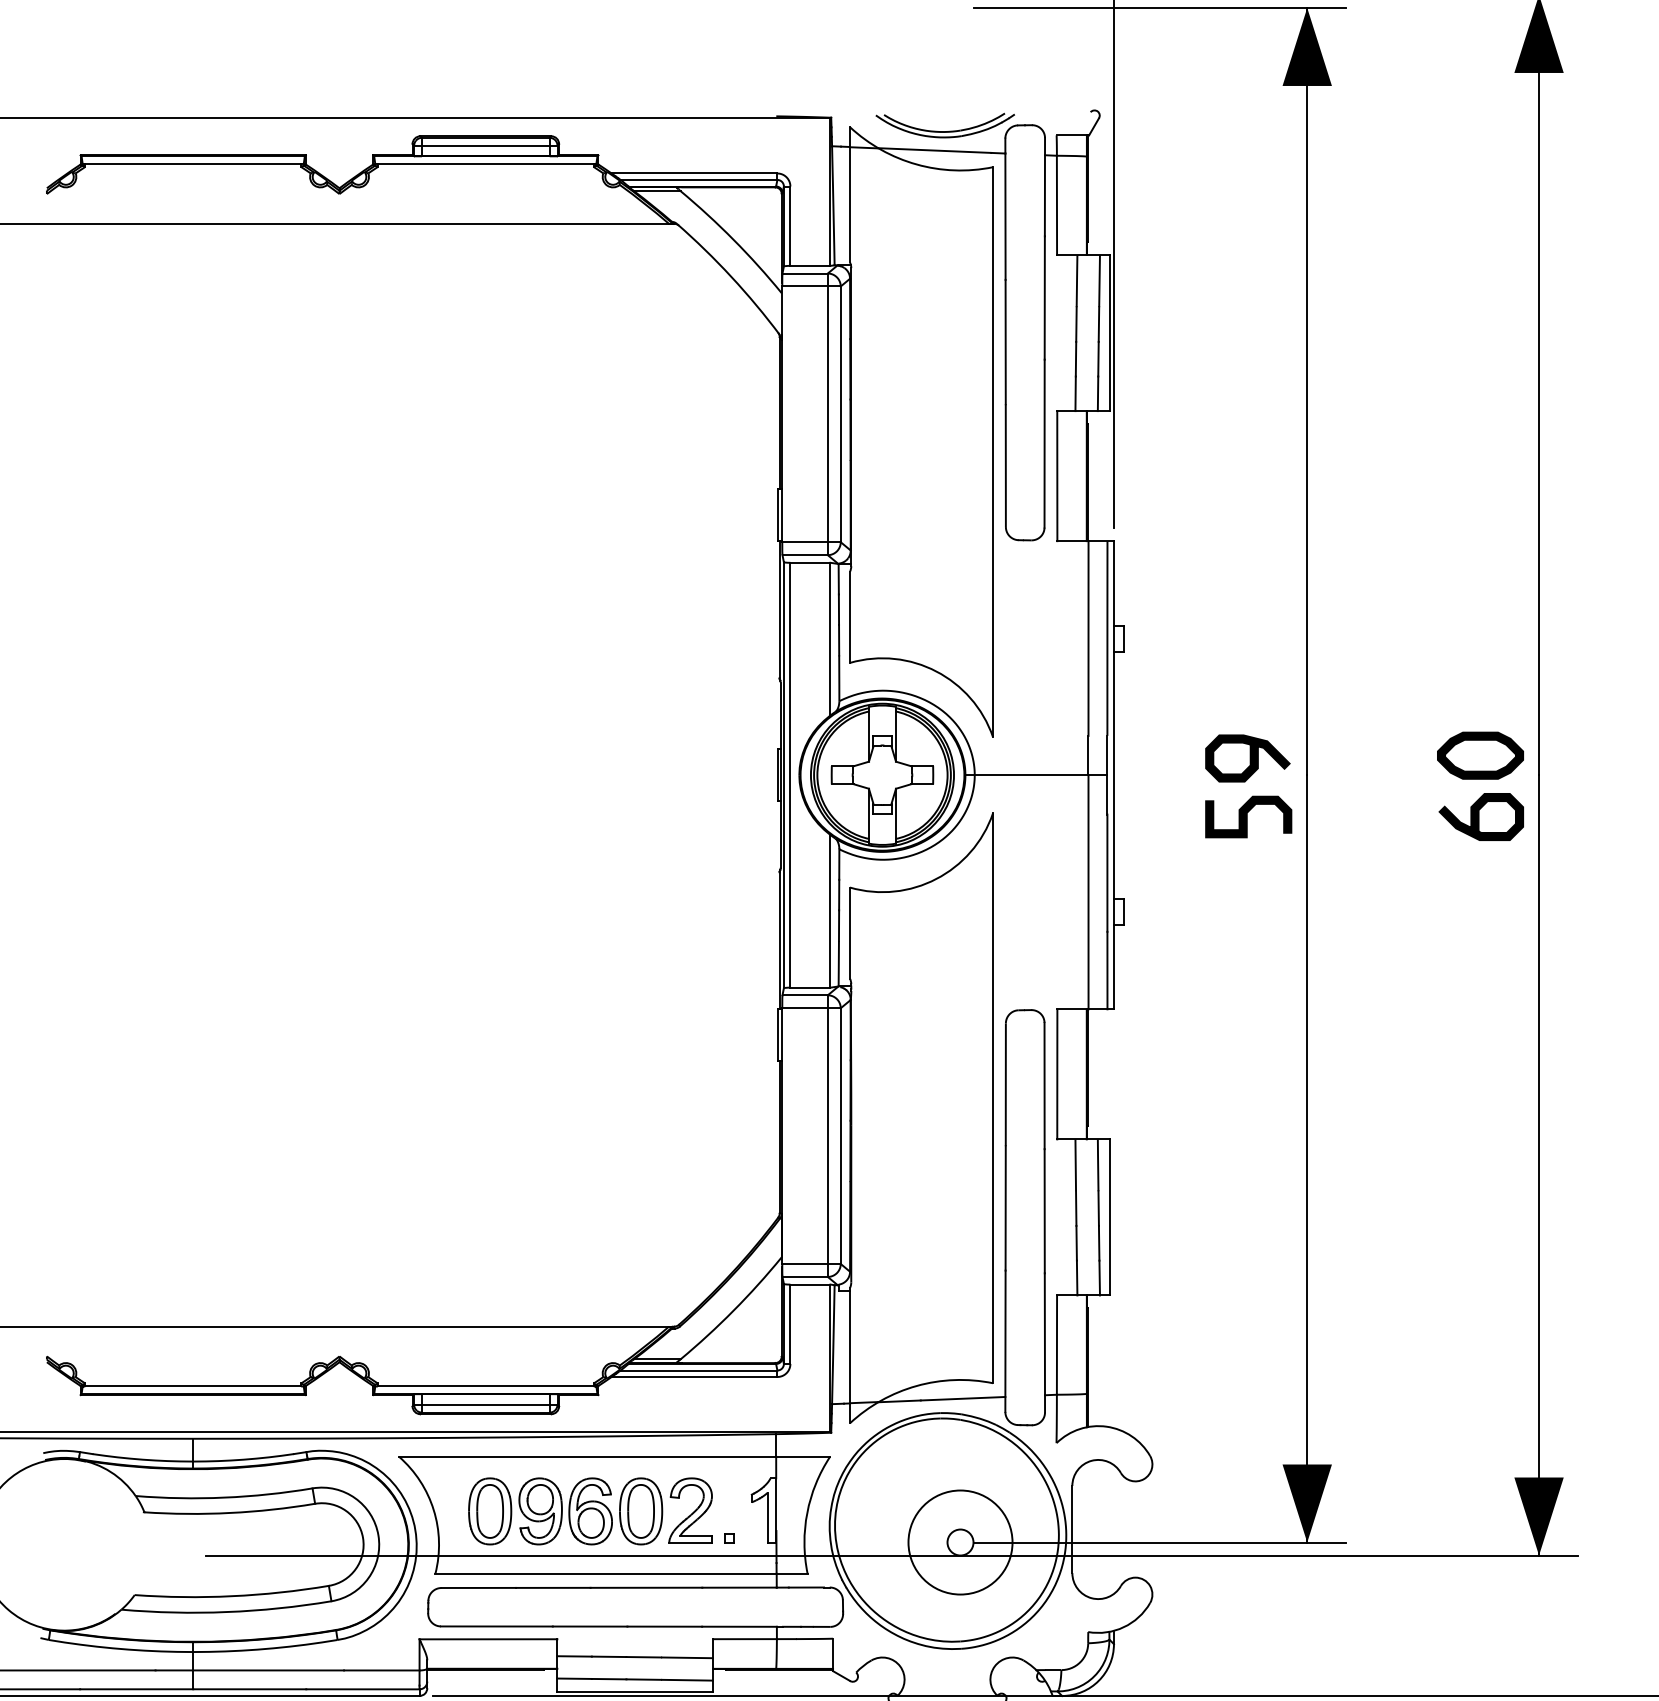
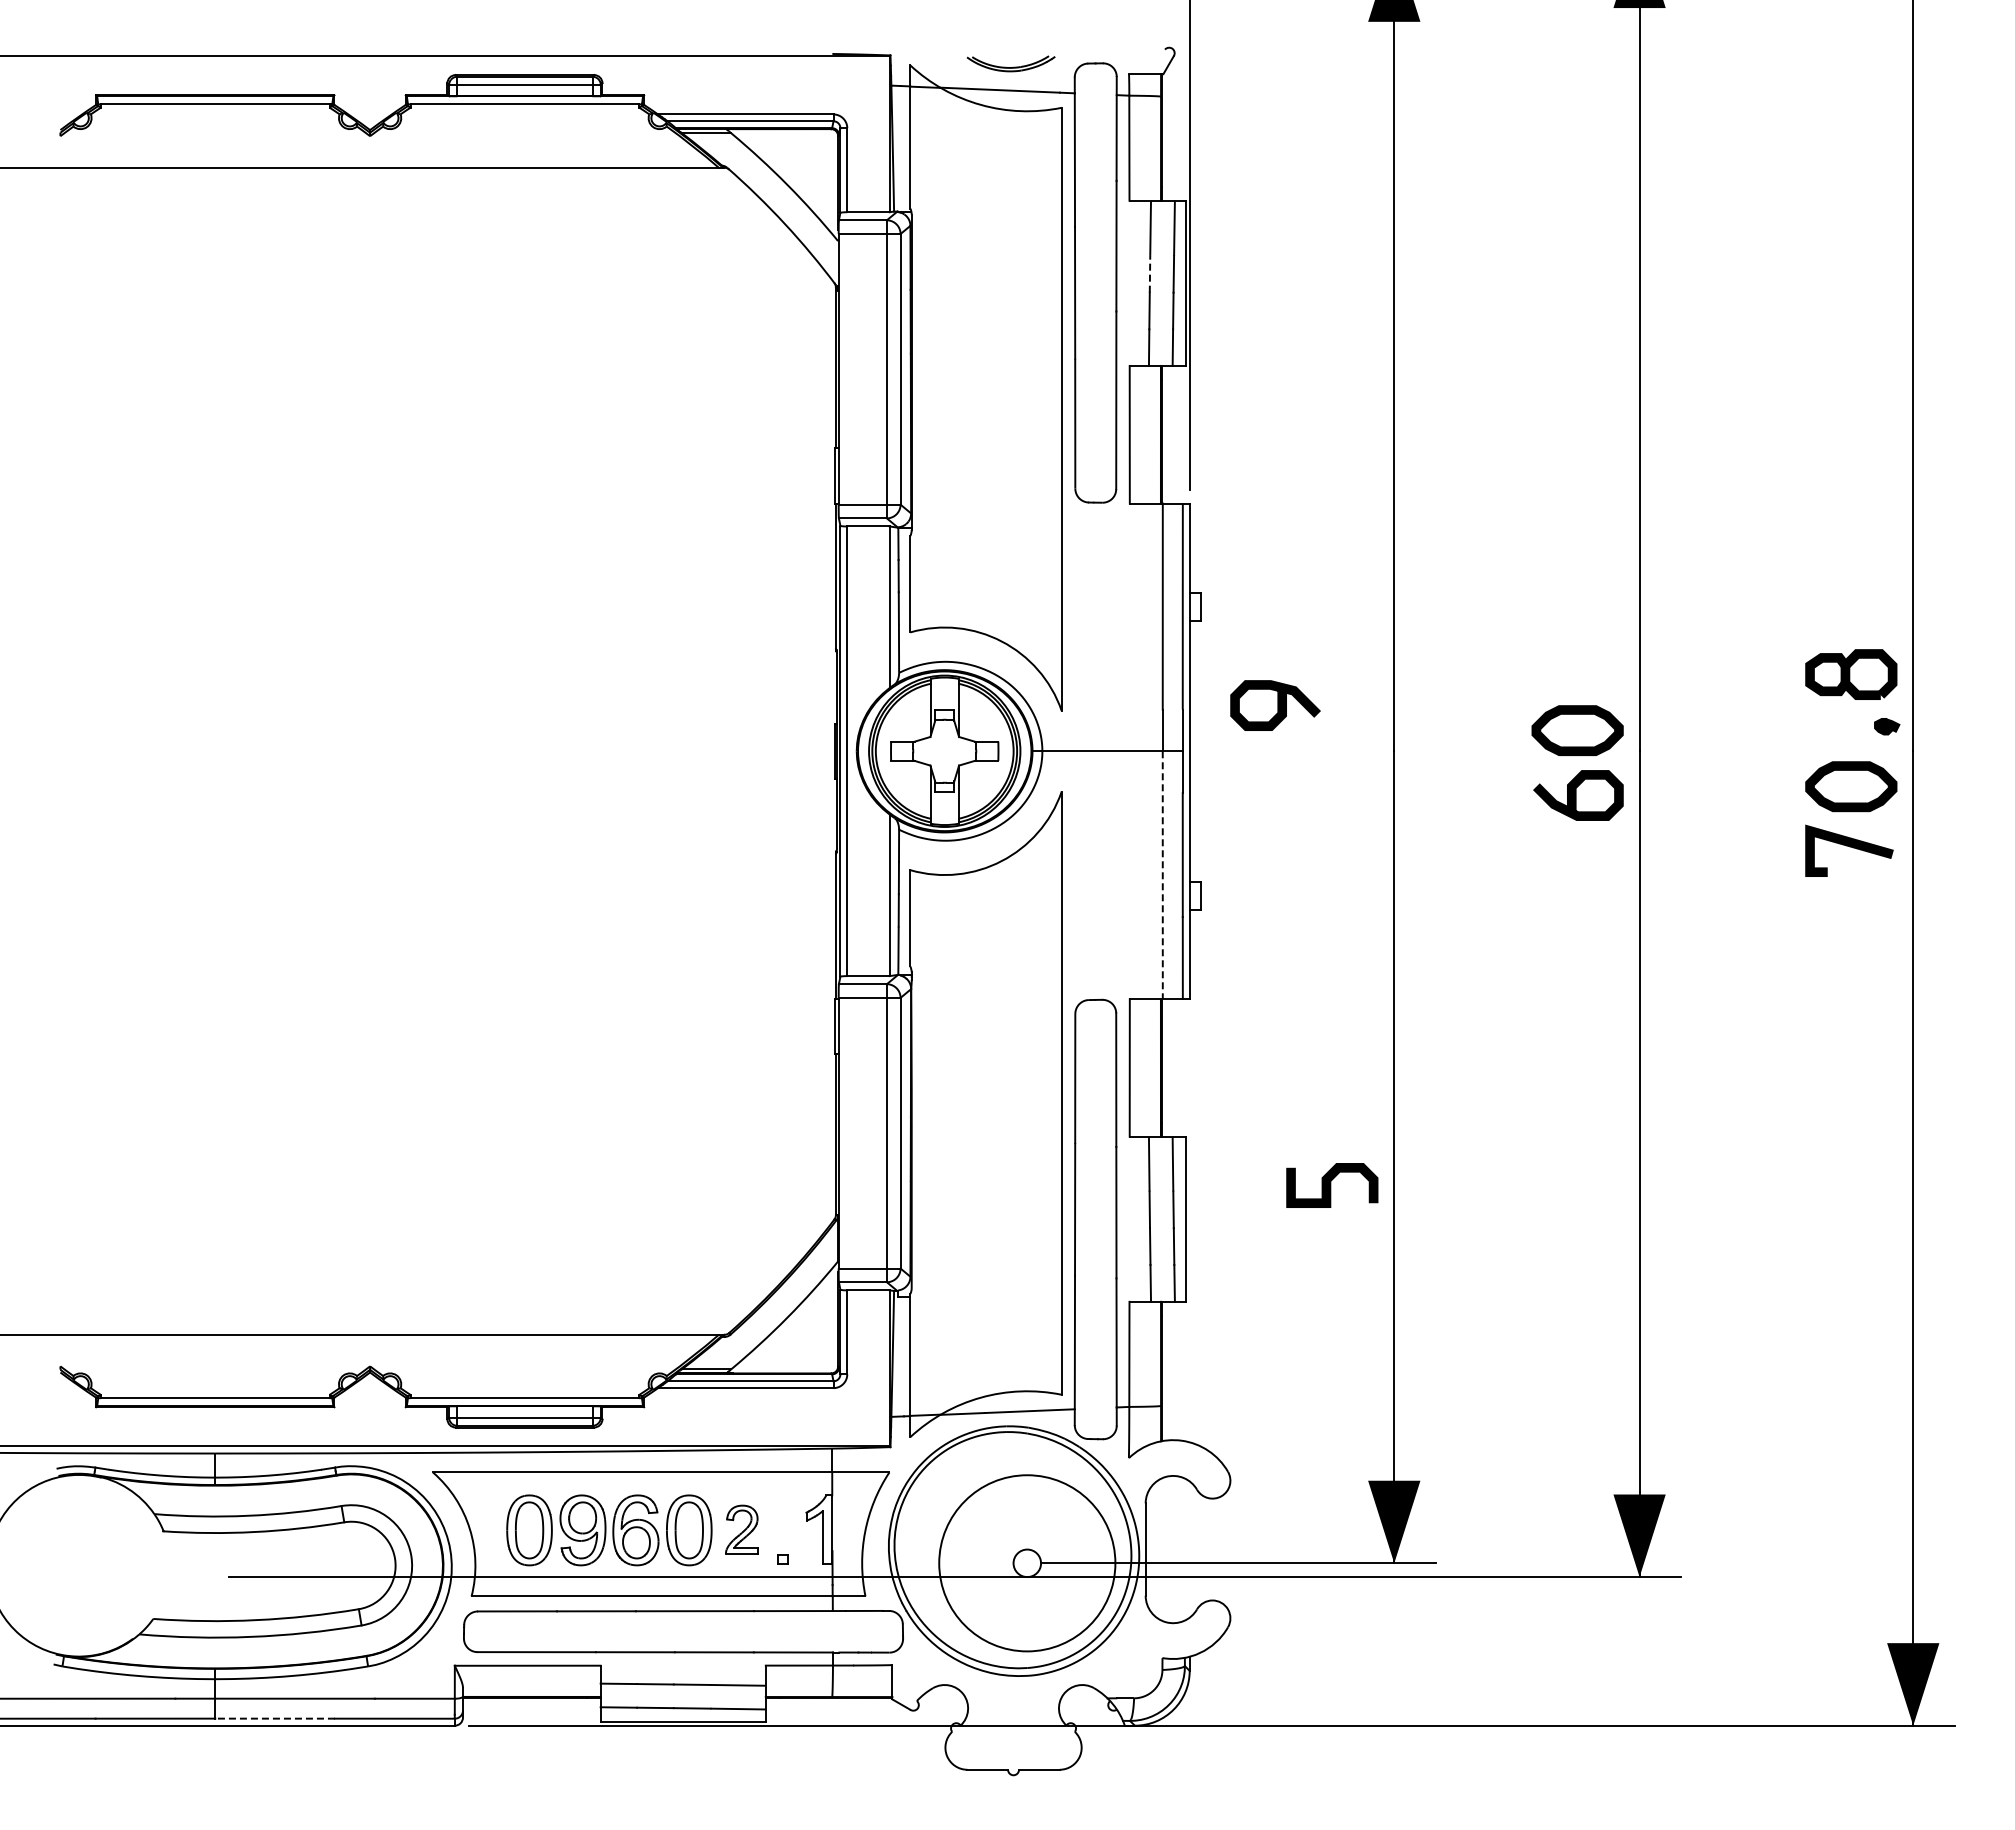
part: (944, 125) -> (1010, 63), size x0.6
line: (1076, 323) -> (1150, 273), solid -> dashed
curve: (1249, 758) -> (1277, 705), moved
curve: (1247, 817) -> (1331, 1185), moved
line: (1088, 892) -> (1162, 875), solid -> dashed
part: (690, 1510) -> (741, 1529), size x0.7
circle: (960, 1542) -> (1027, 1563), size x1.6
line: (250, 1689) -> (275, 1718), solid -> dashed

